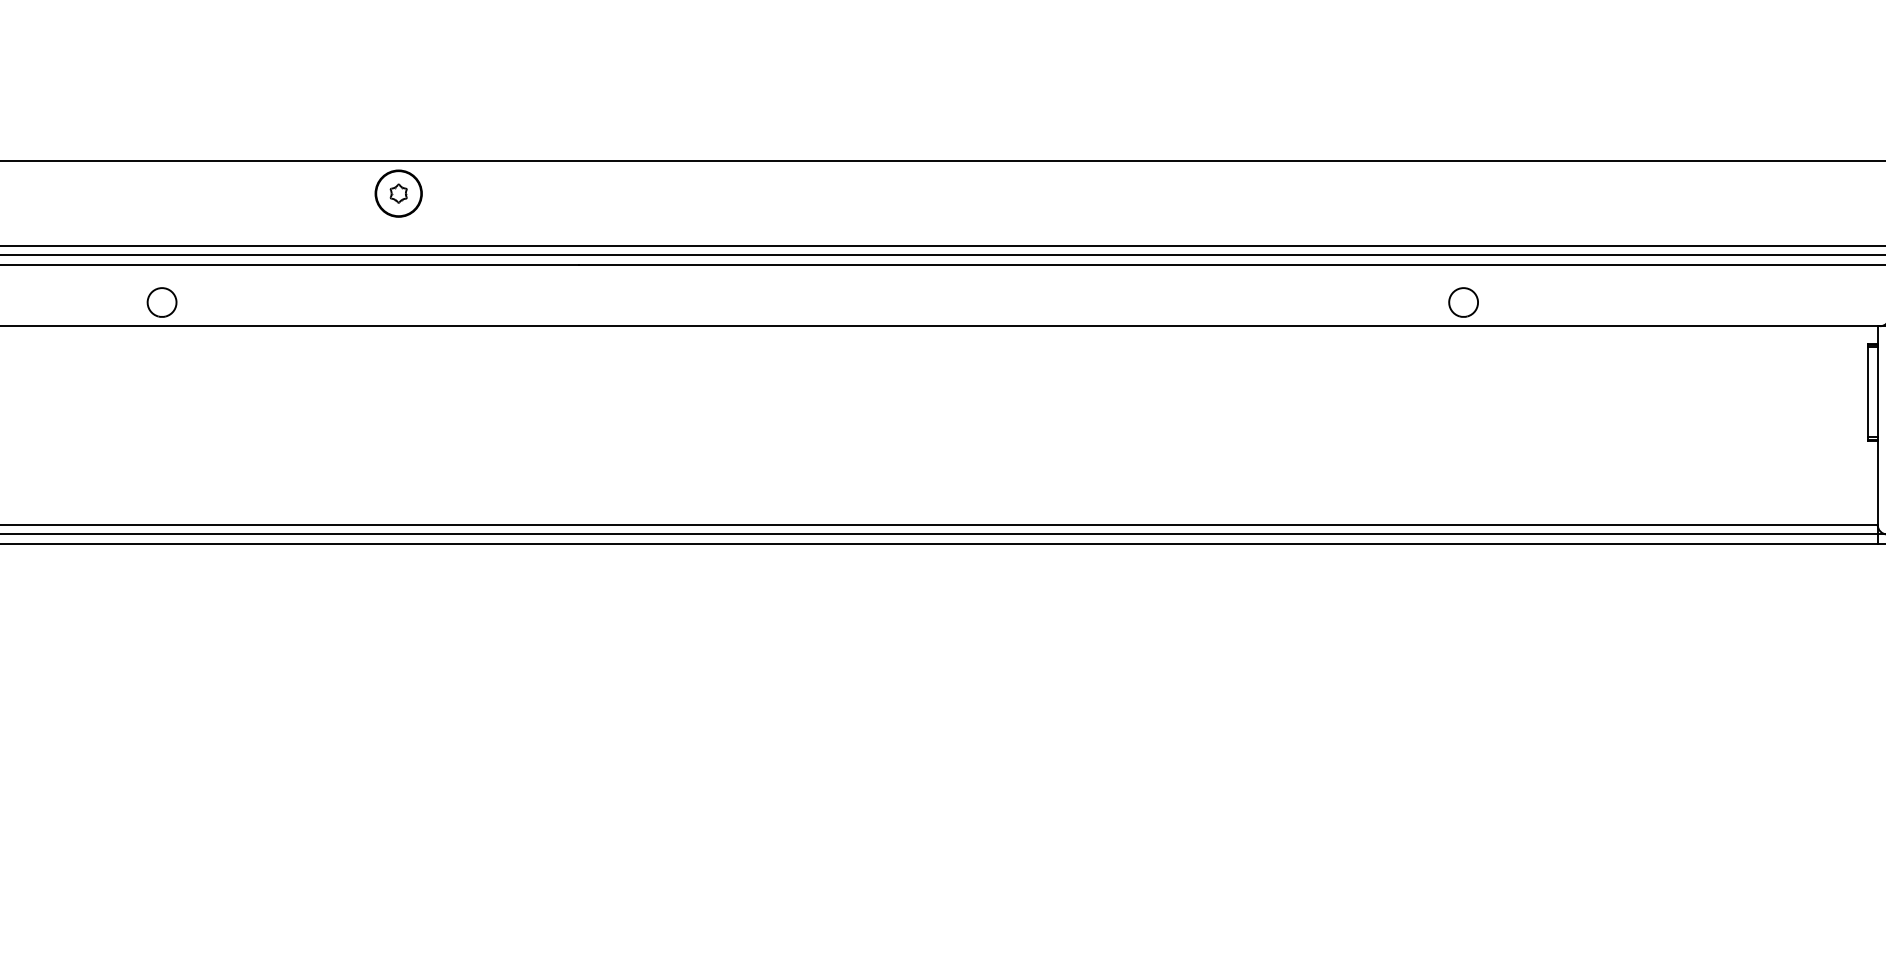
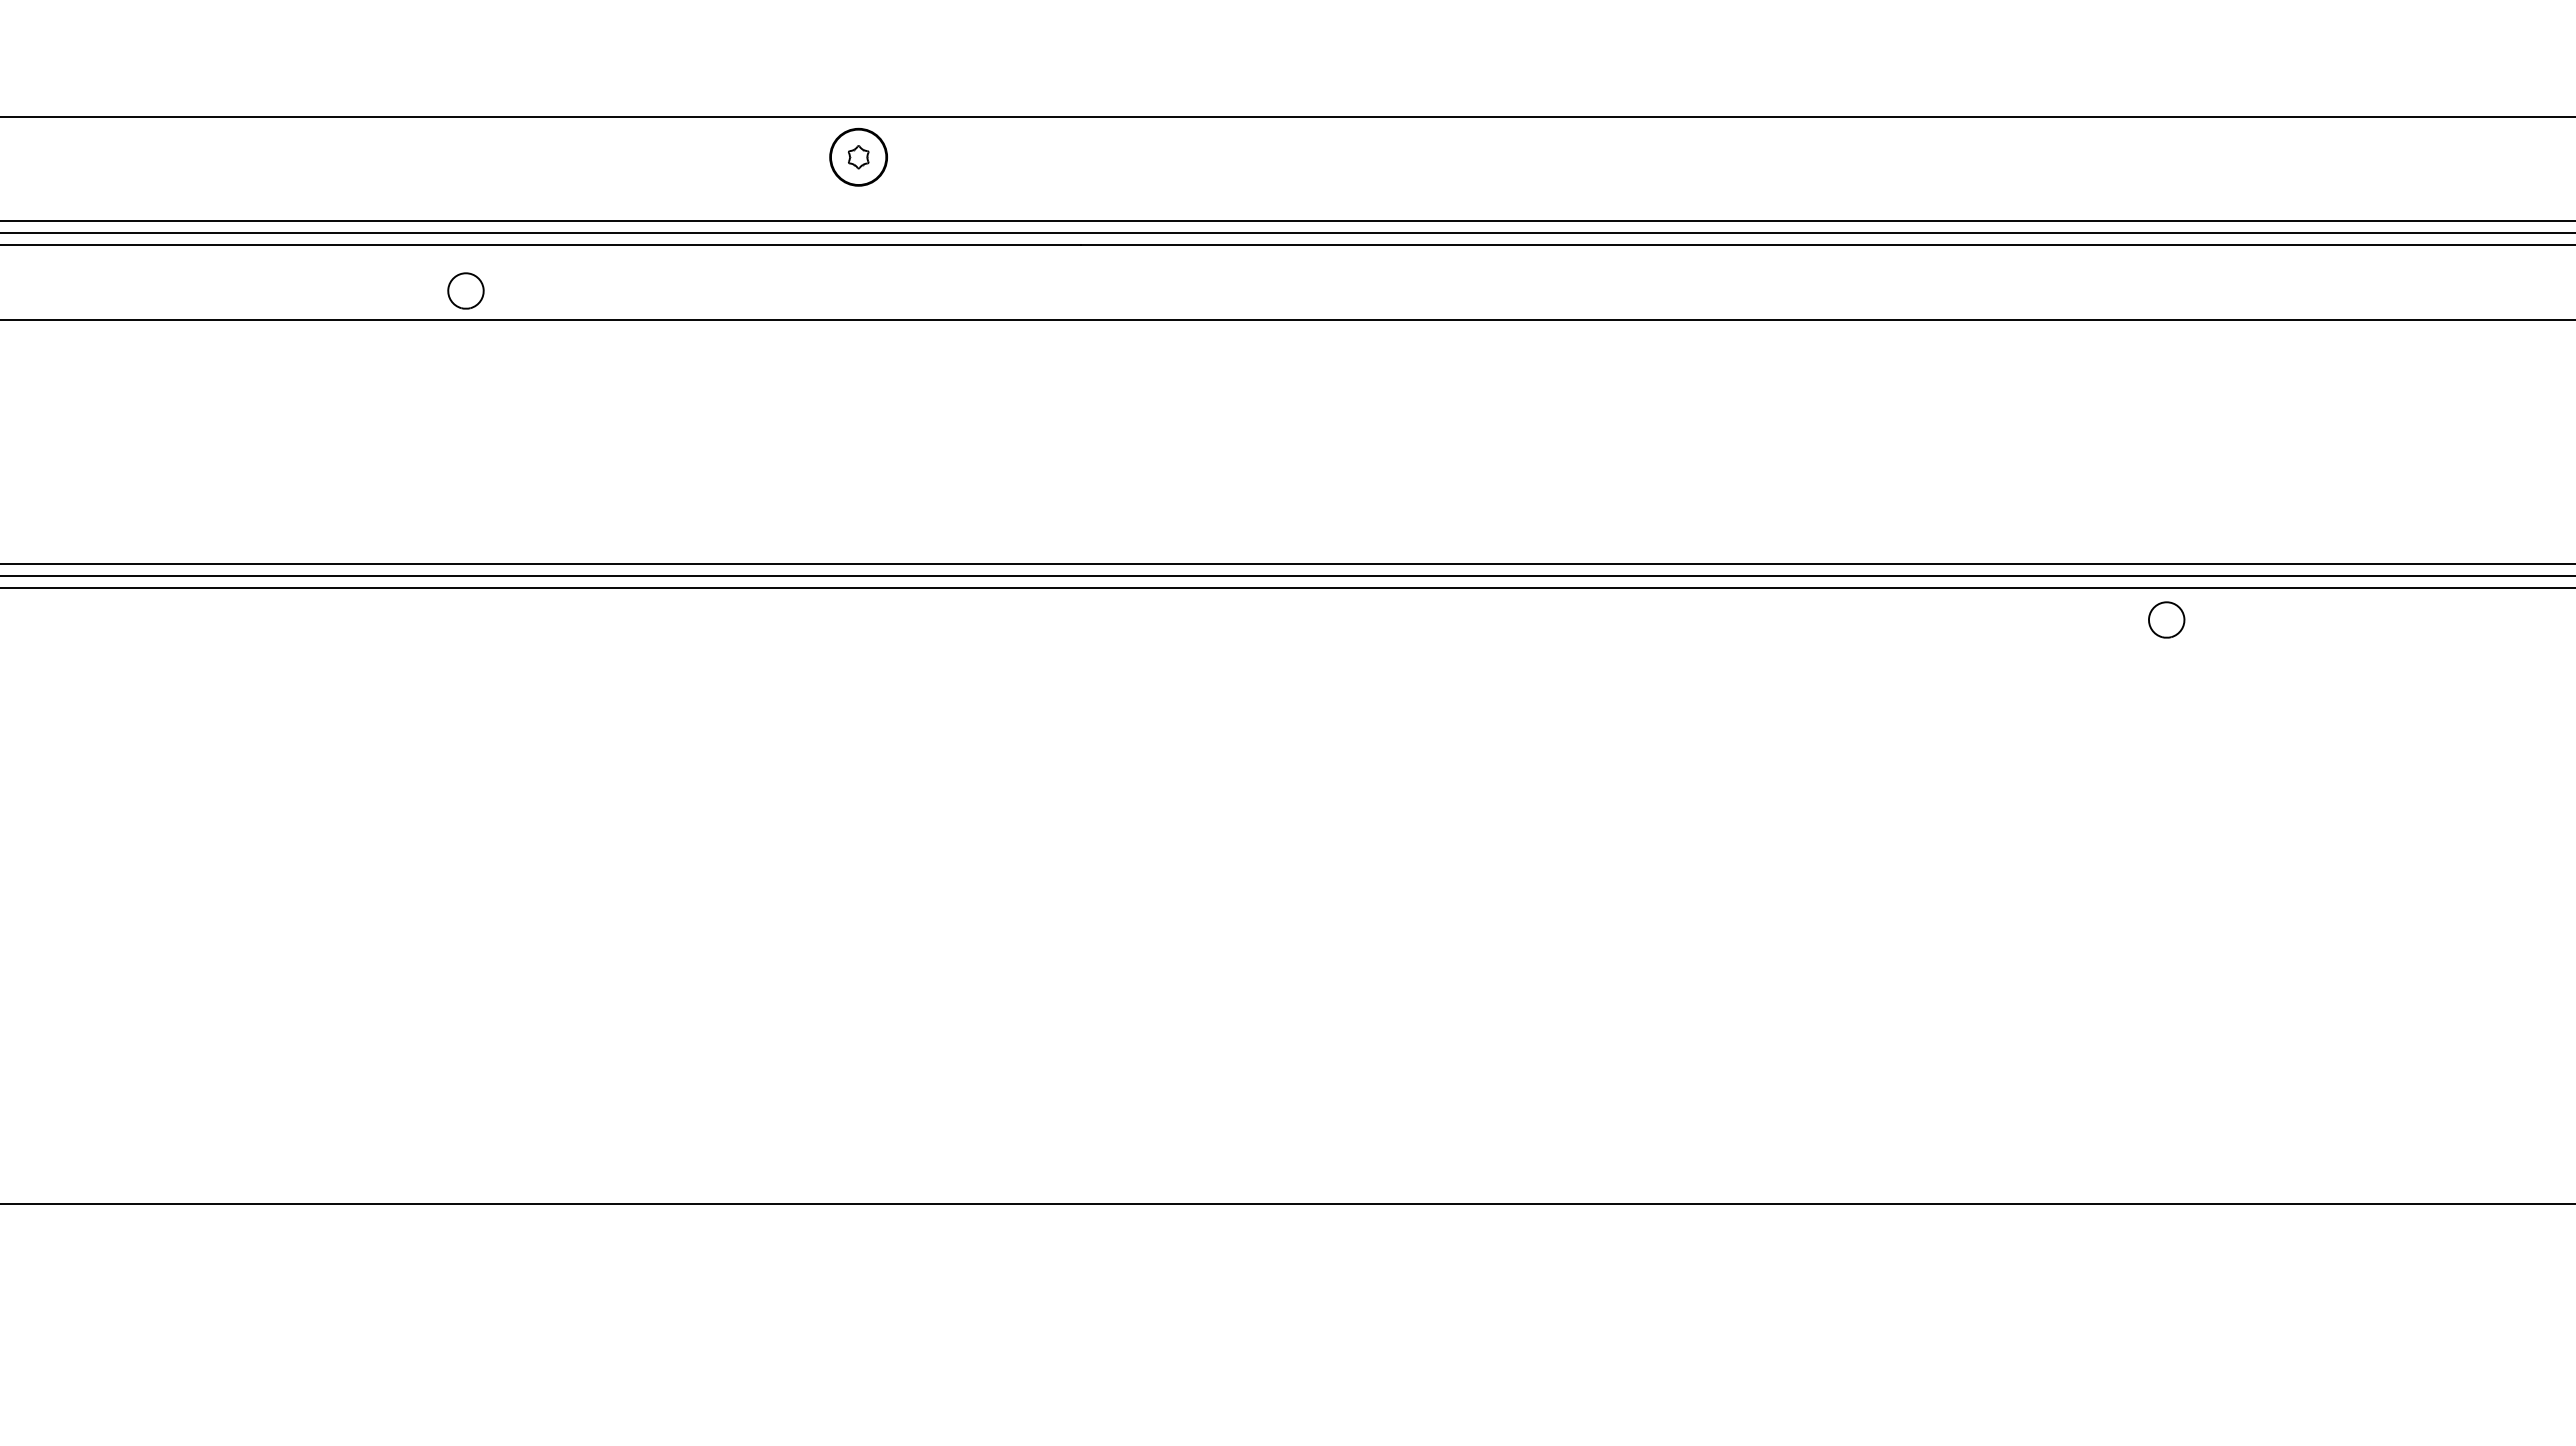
part: (161, 302) -> (465, 290), moved
part: (1463, 302) -> (2166, 619), moved

